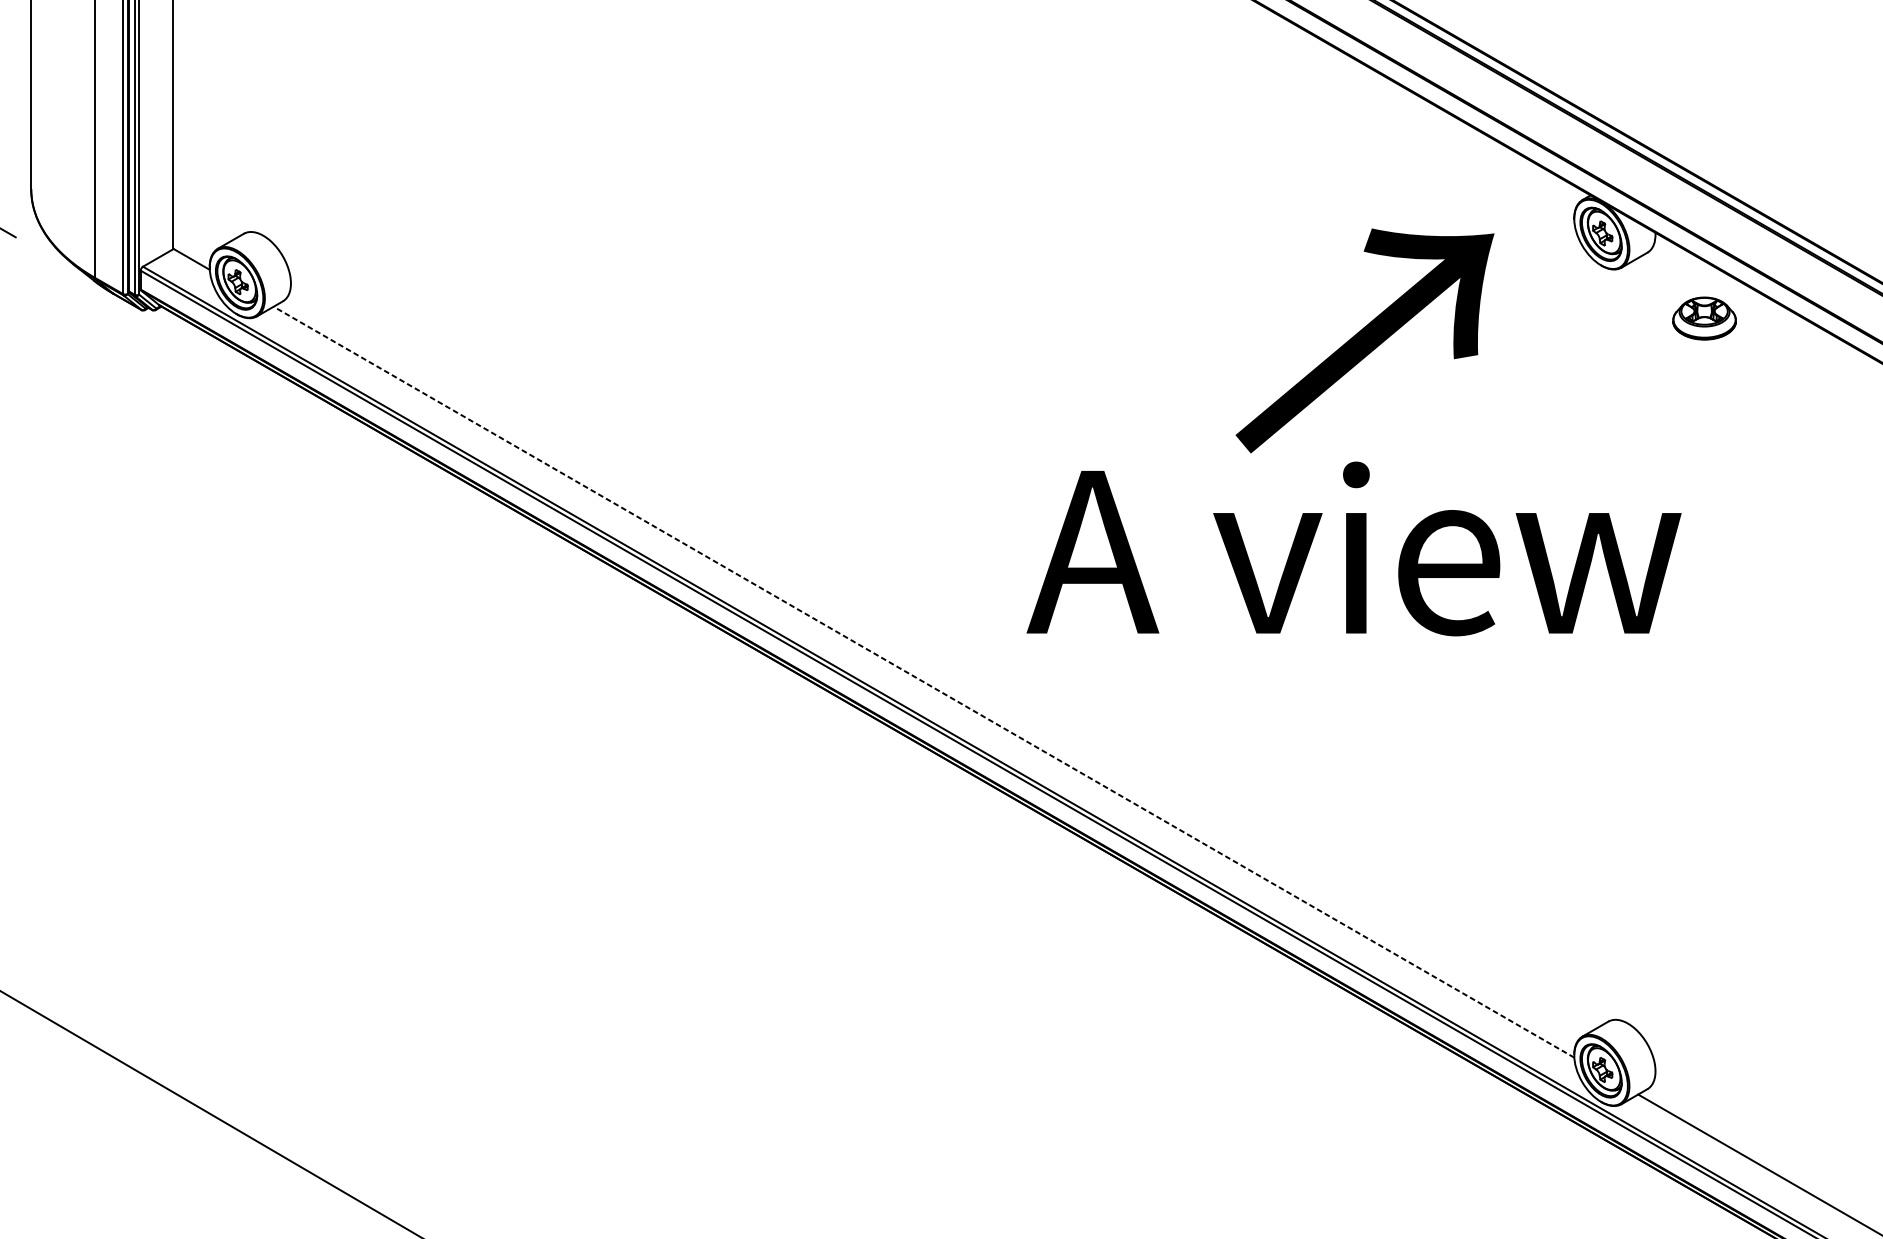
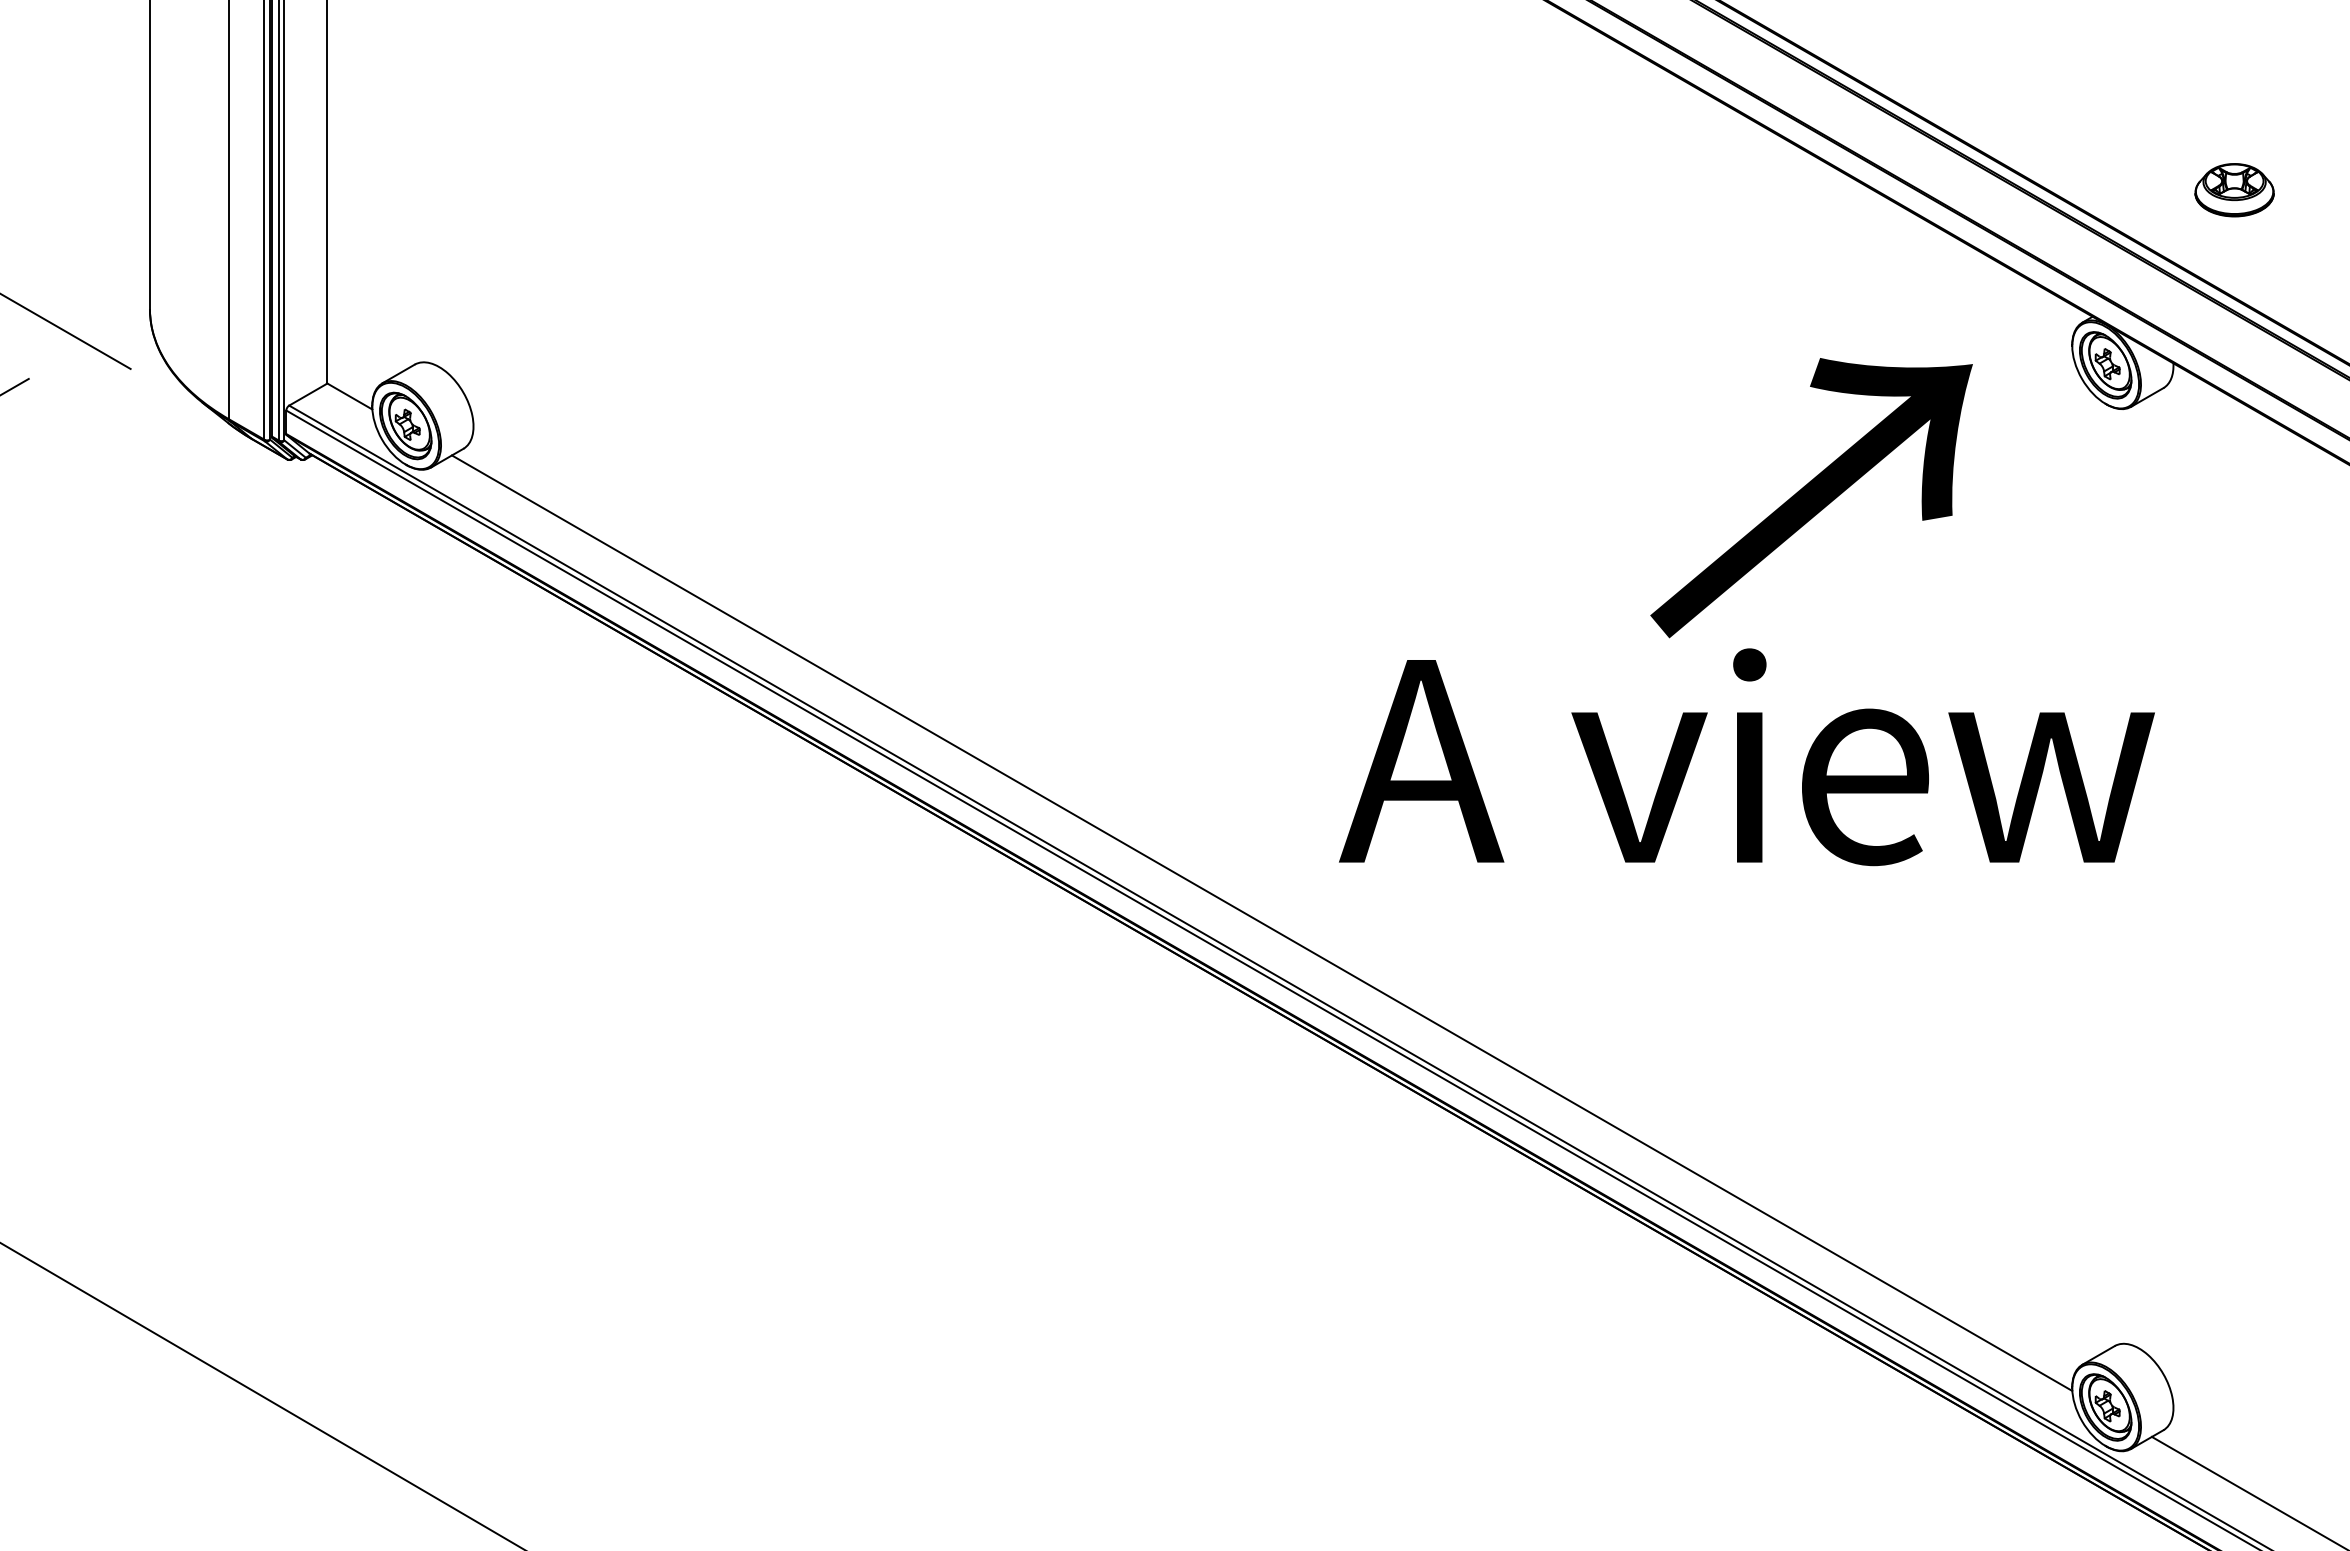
part: (1704, 318) -> (2234, 190), moved
text: (1353, 549) -> (1746, 757), moved
line: (924, 682) -> (1262, 923), dashed -> solid

